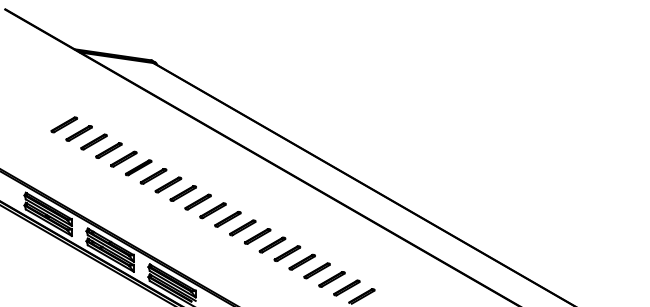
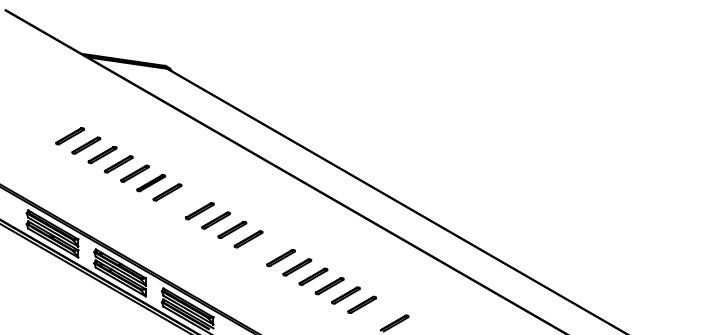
part: (168, 184) -> (183, 201), removed
part: (242, 227) -> (264, 248), removed
part: (346, 288) -> (378, 314), removed

